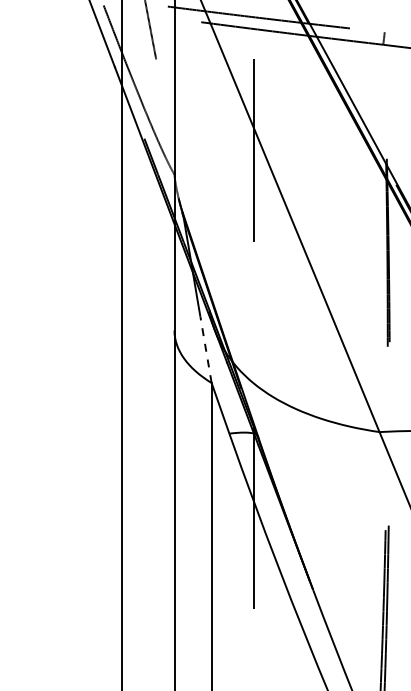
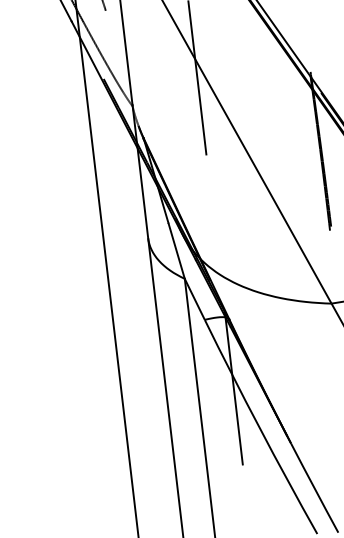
line: (206, 349) -> (177, 251), dashed -> solid

